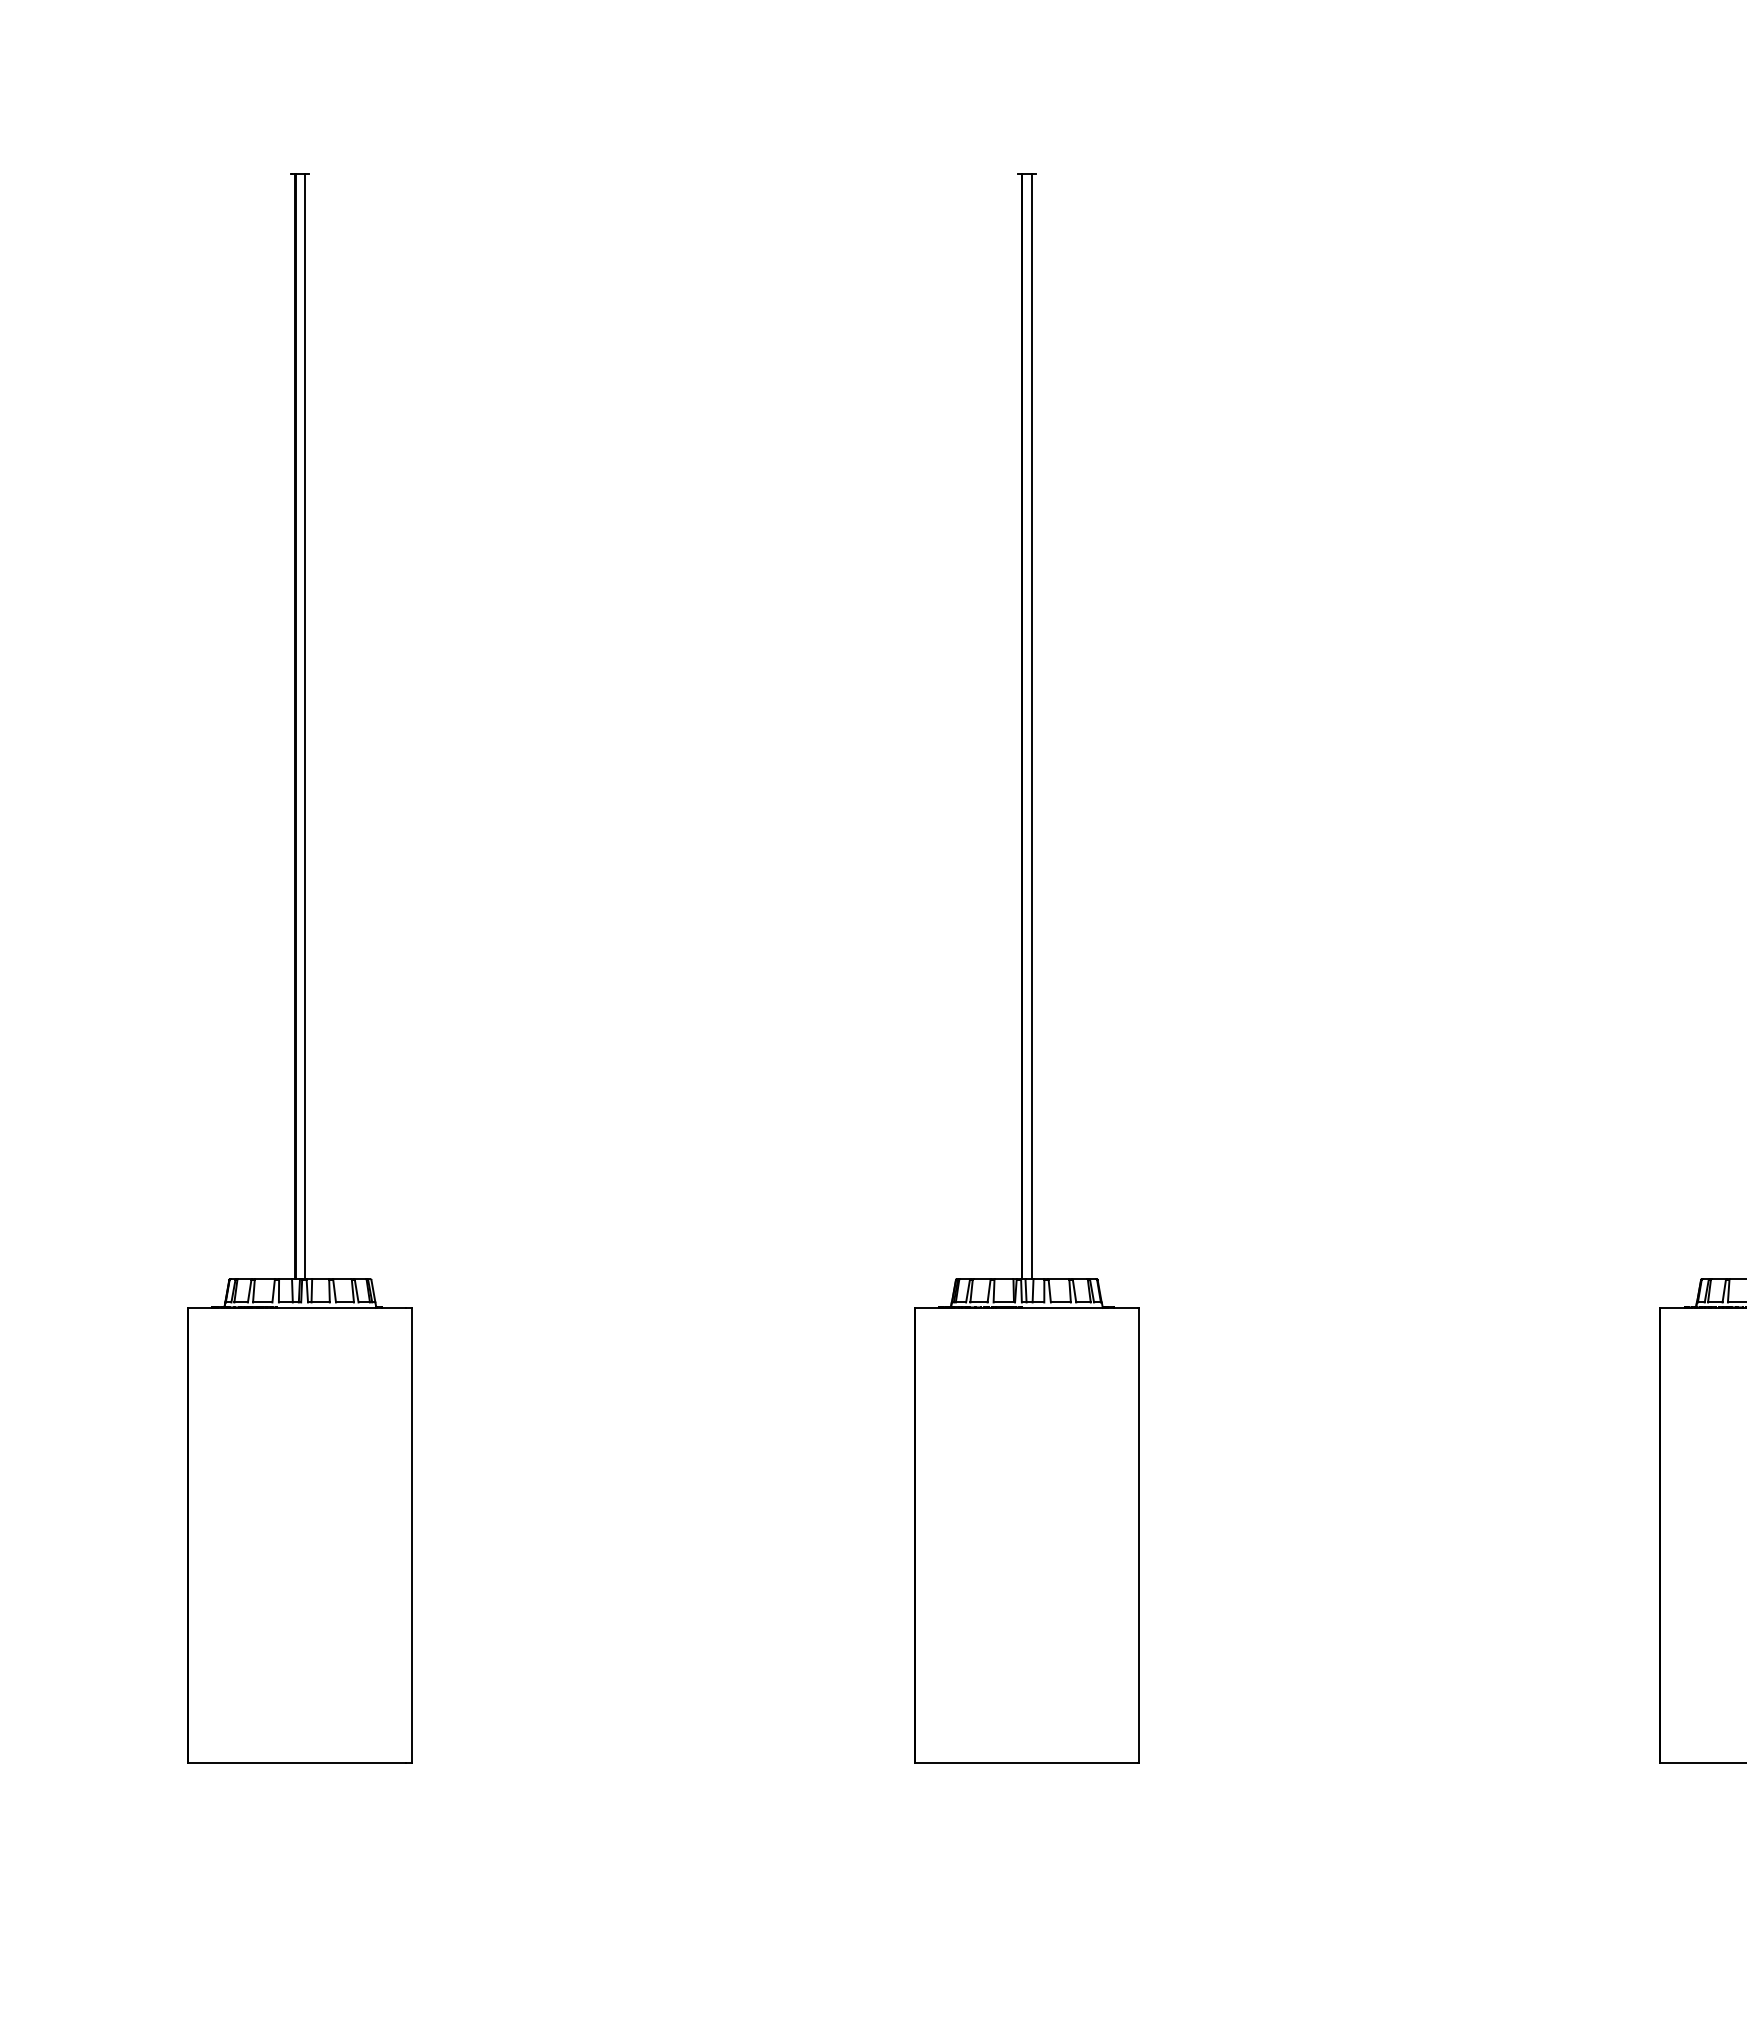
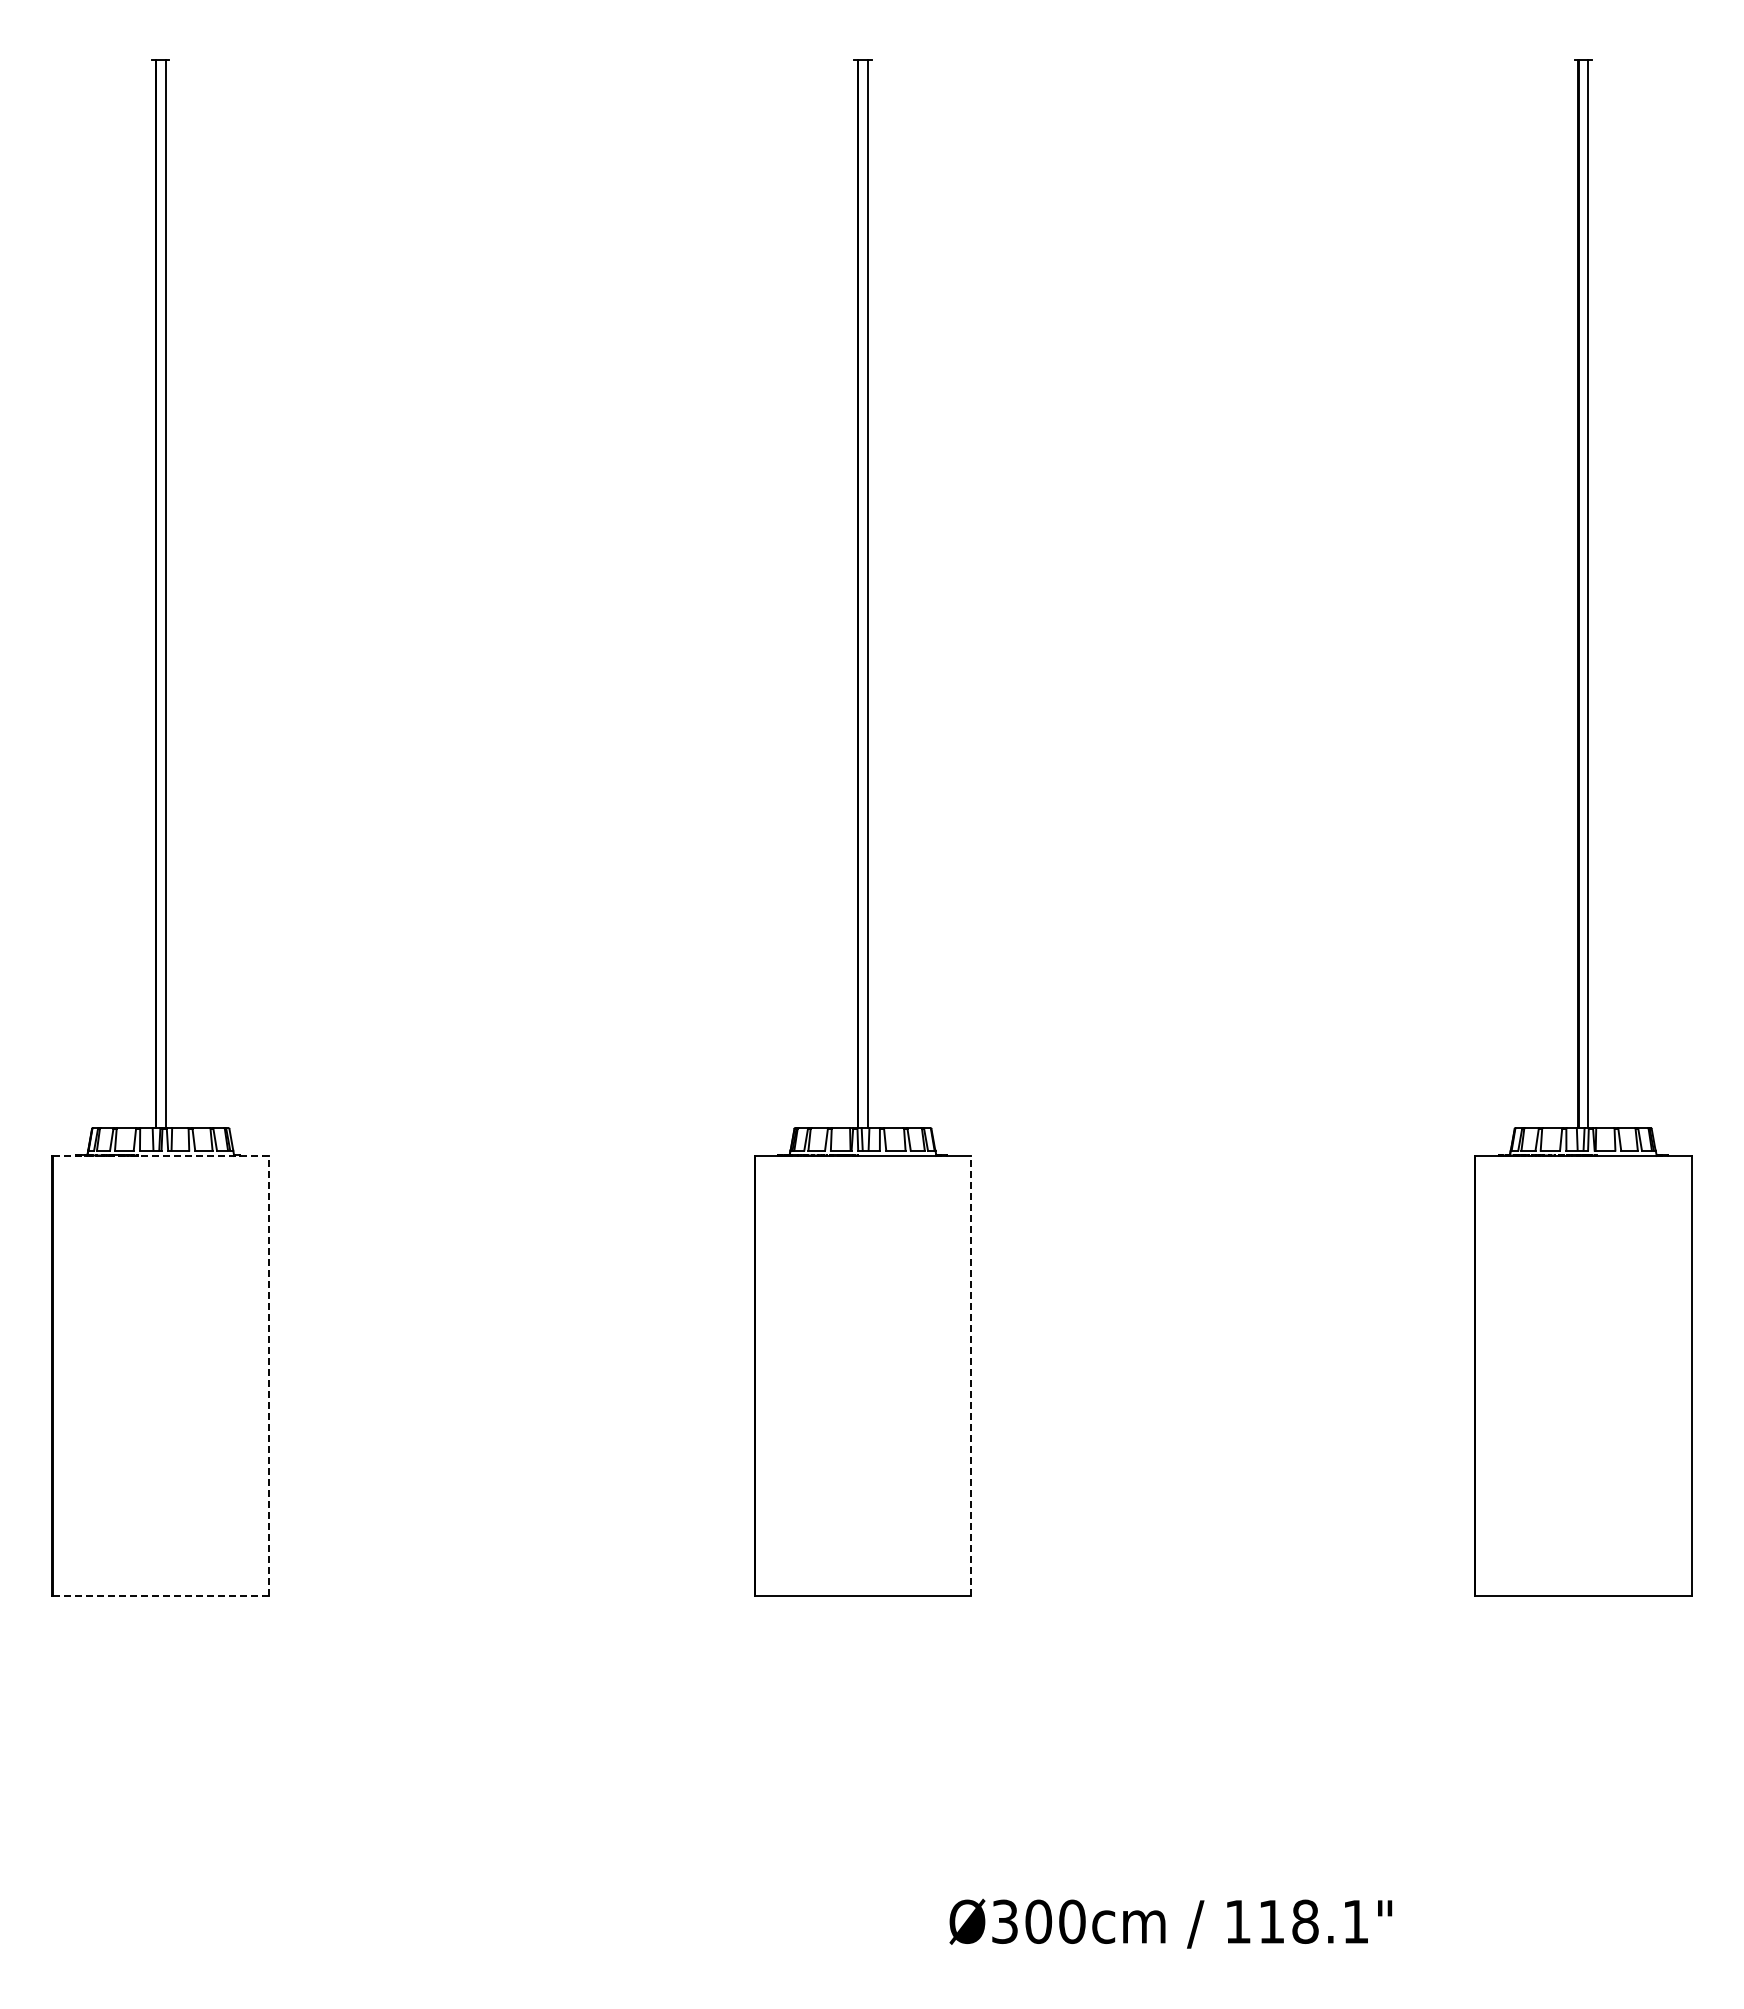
line: (298, 1308) -> (158, 1156), solid -> dashed
line: (412, 1535) -> (269, 1375), solid -> dashed
line: (1139, 1535) -> (971, 1375), solid -> dashed
line: (298, 1762) -> (158, 1595), solid -> dashed

